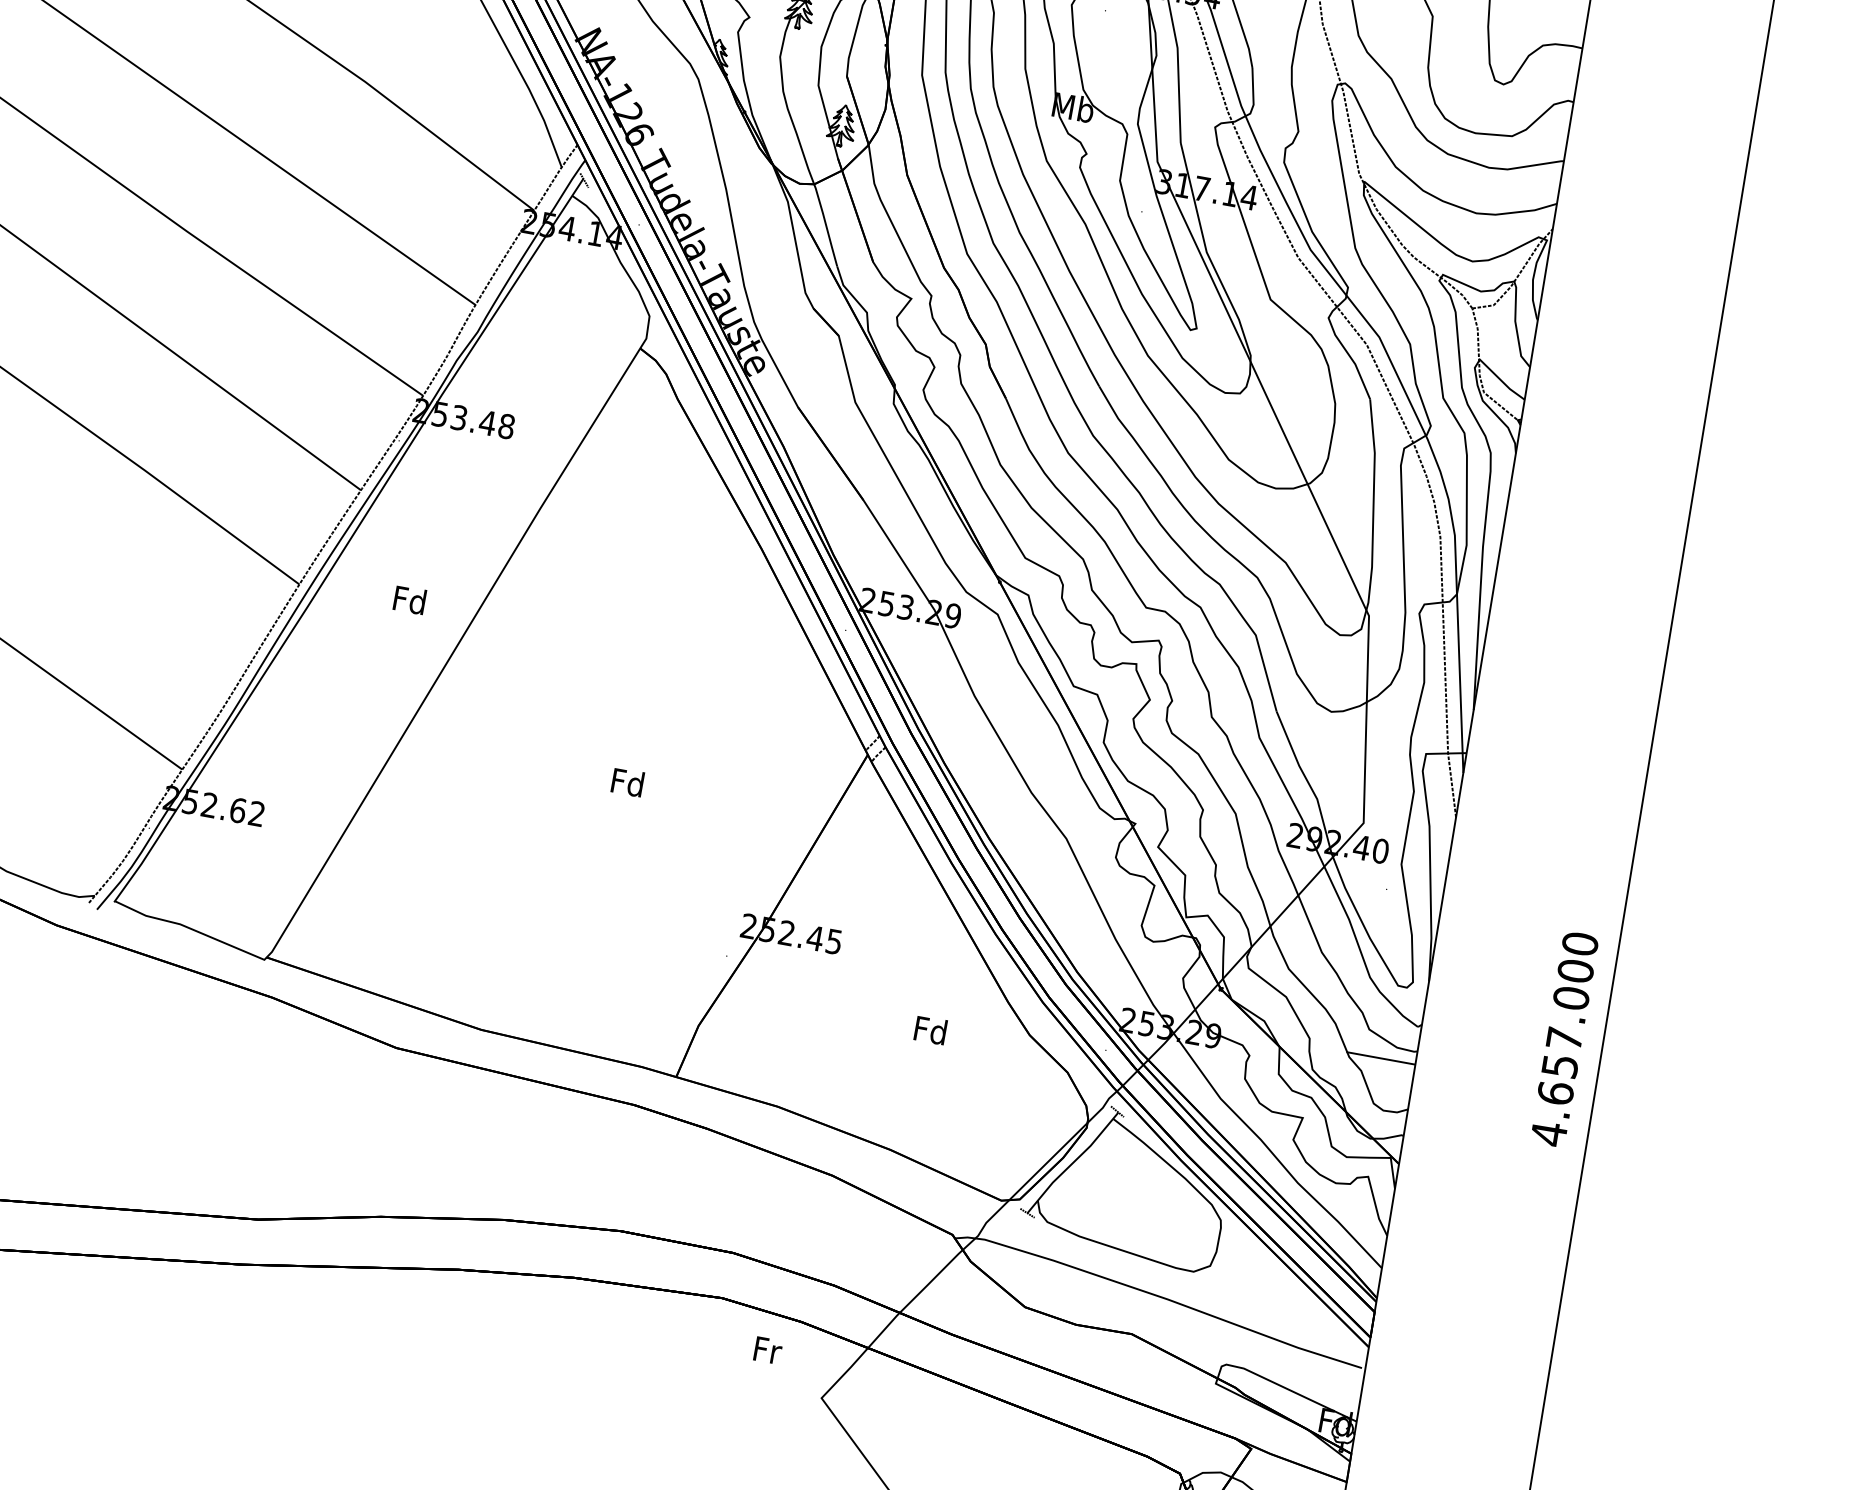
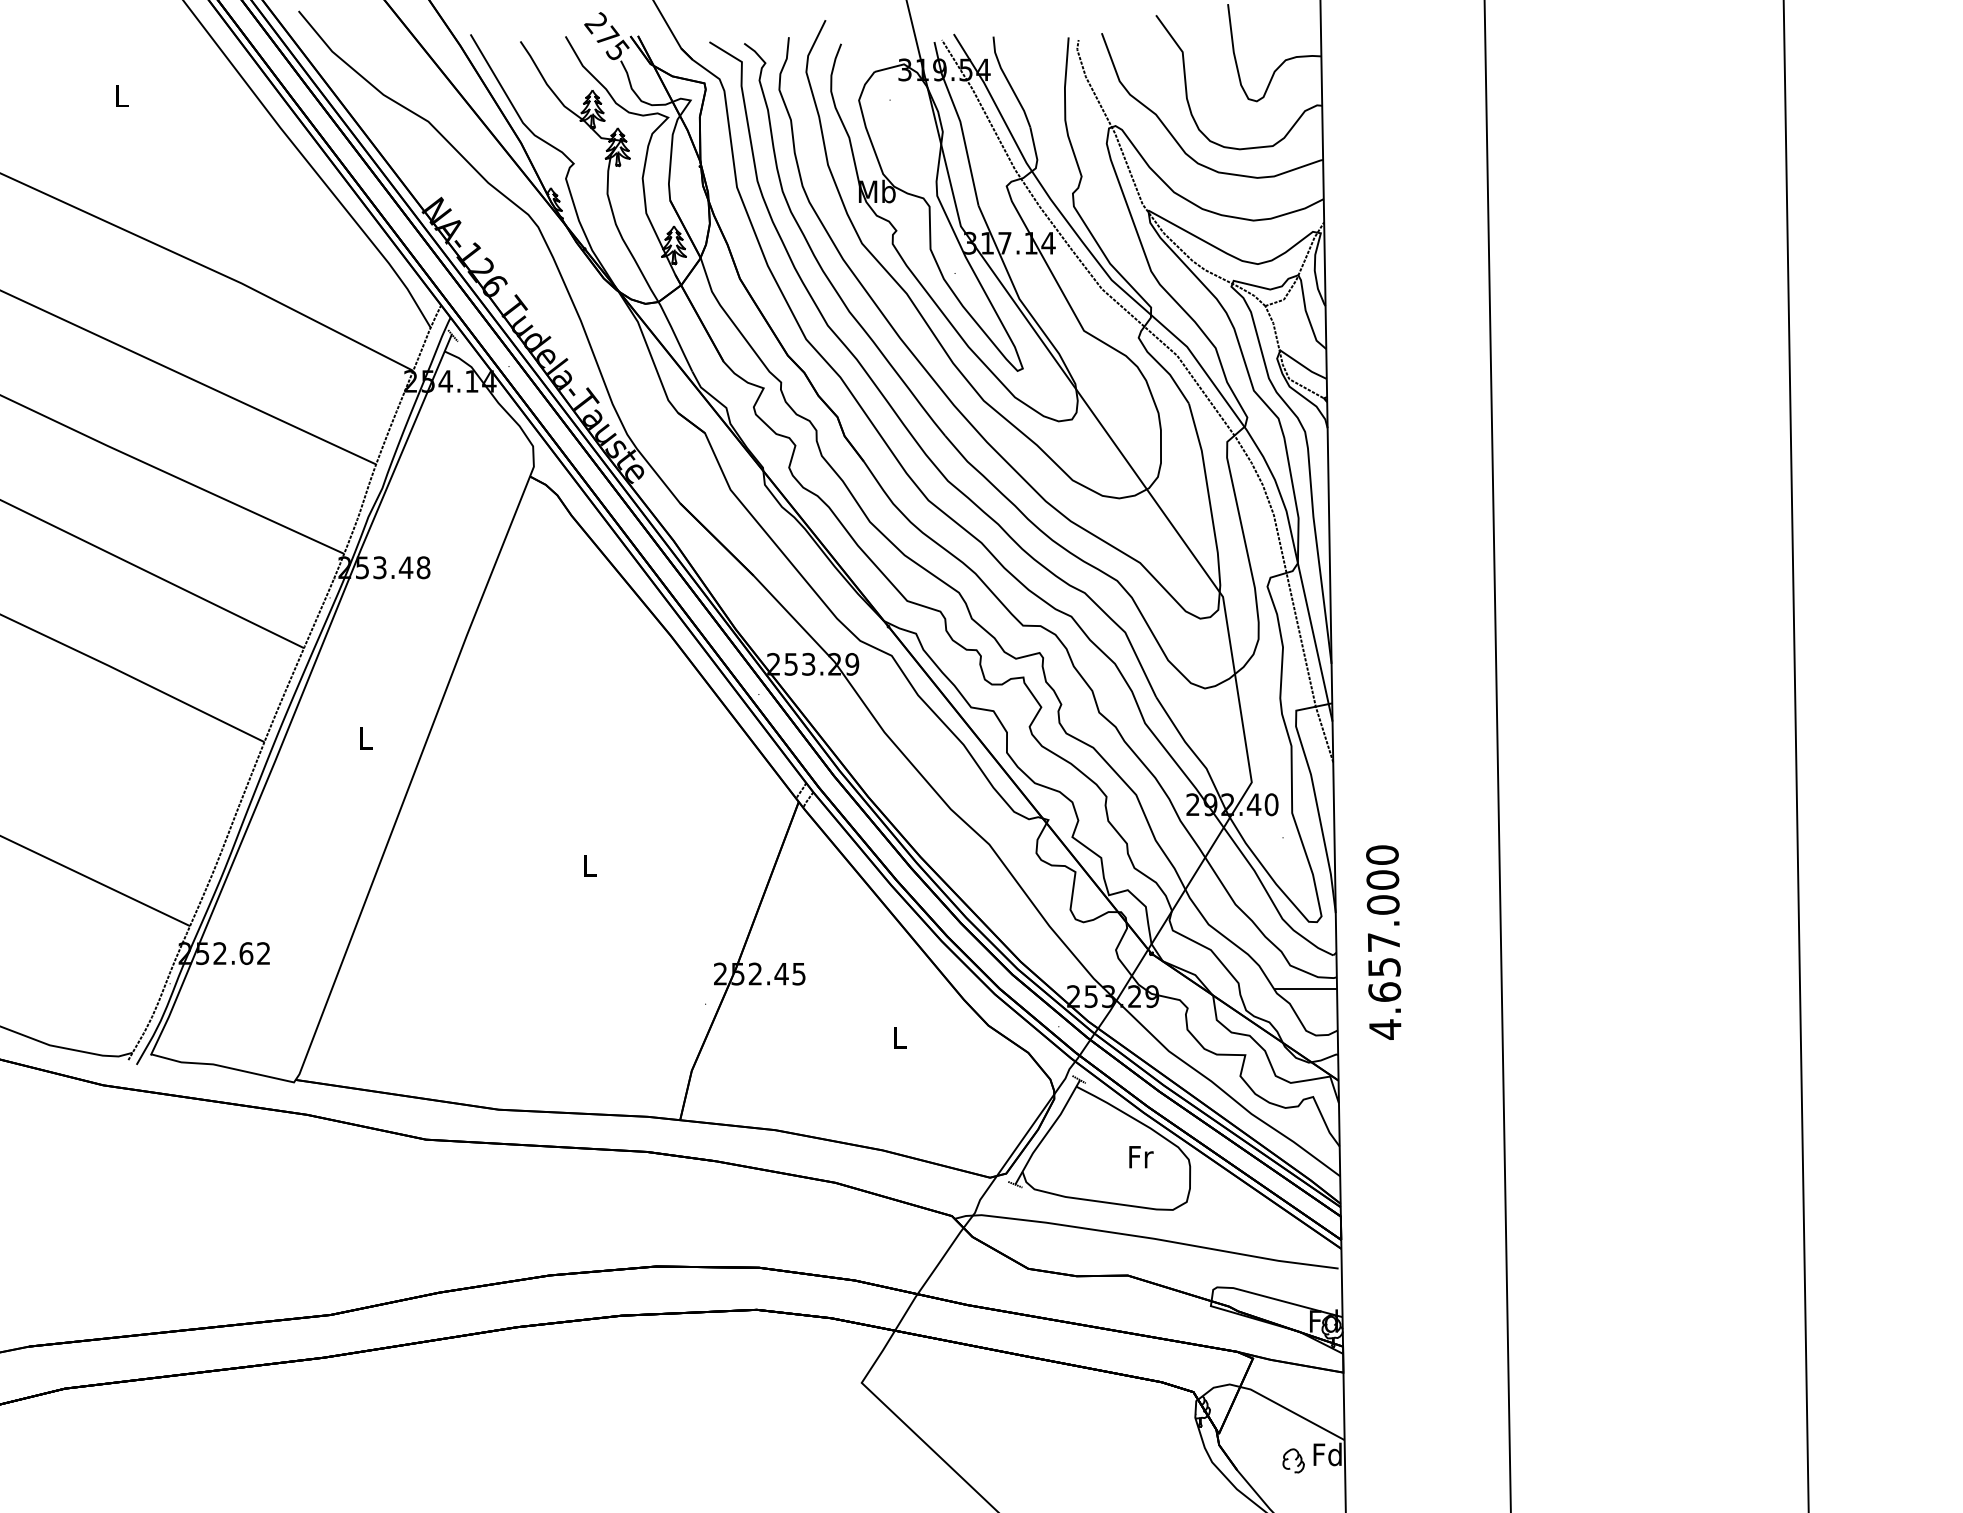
text: (410, 599) -> (365, 737), Fd -> L
text: (628, 782) -> (589, 865), Fd -> L
text: (930, 1030) -> (899, 1037), Fd -> L
text: (1564, 1039) -> (1383, 942), moved
text: (768, 1351) -> (1141, 1157), moved

